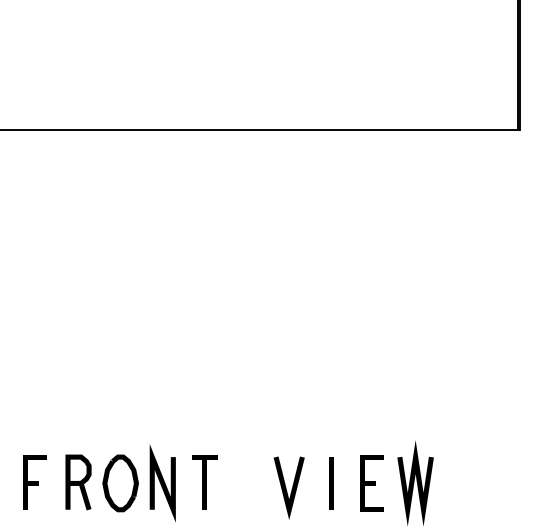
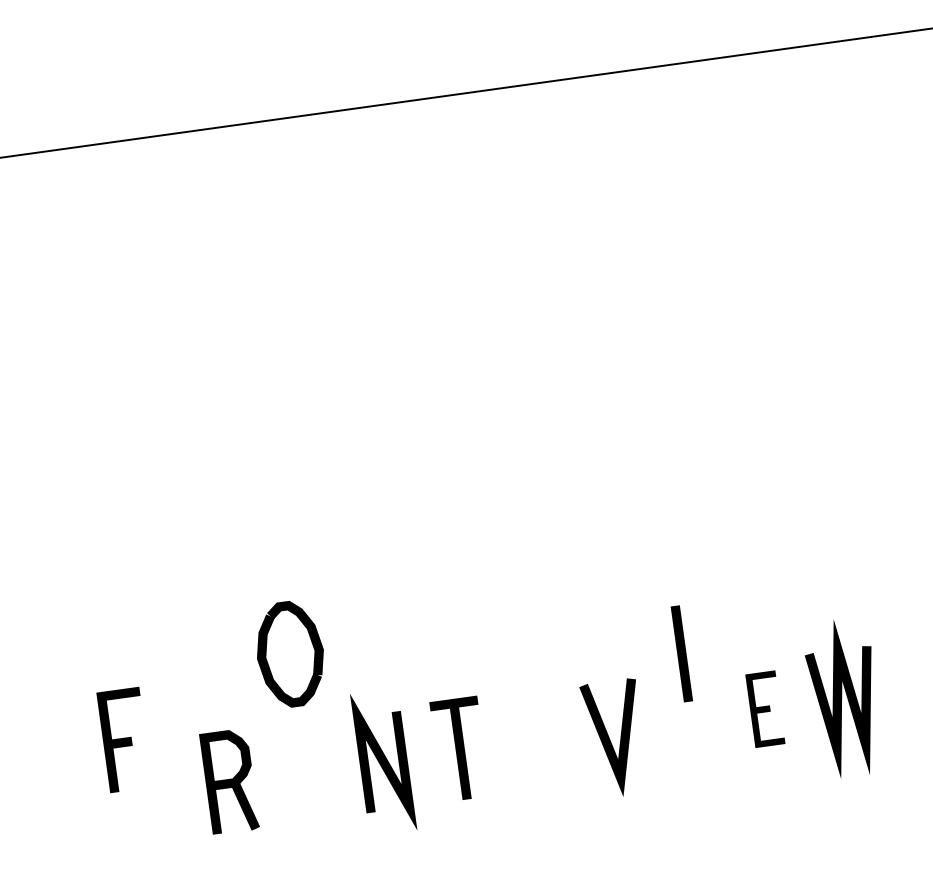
part: (34, 482) -> (123, 740), moved
part: (120, 483) -> (290, 654), moved
line: (331, 483) -> (682, 653), moved
part: (371, 483) -> (764, 709), size x0.7

